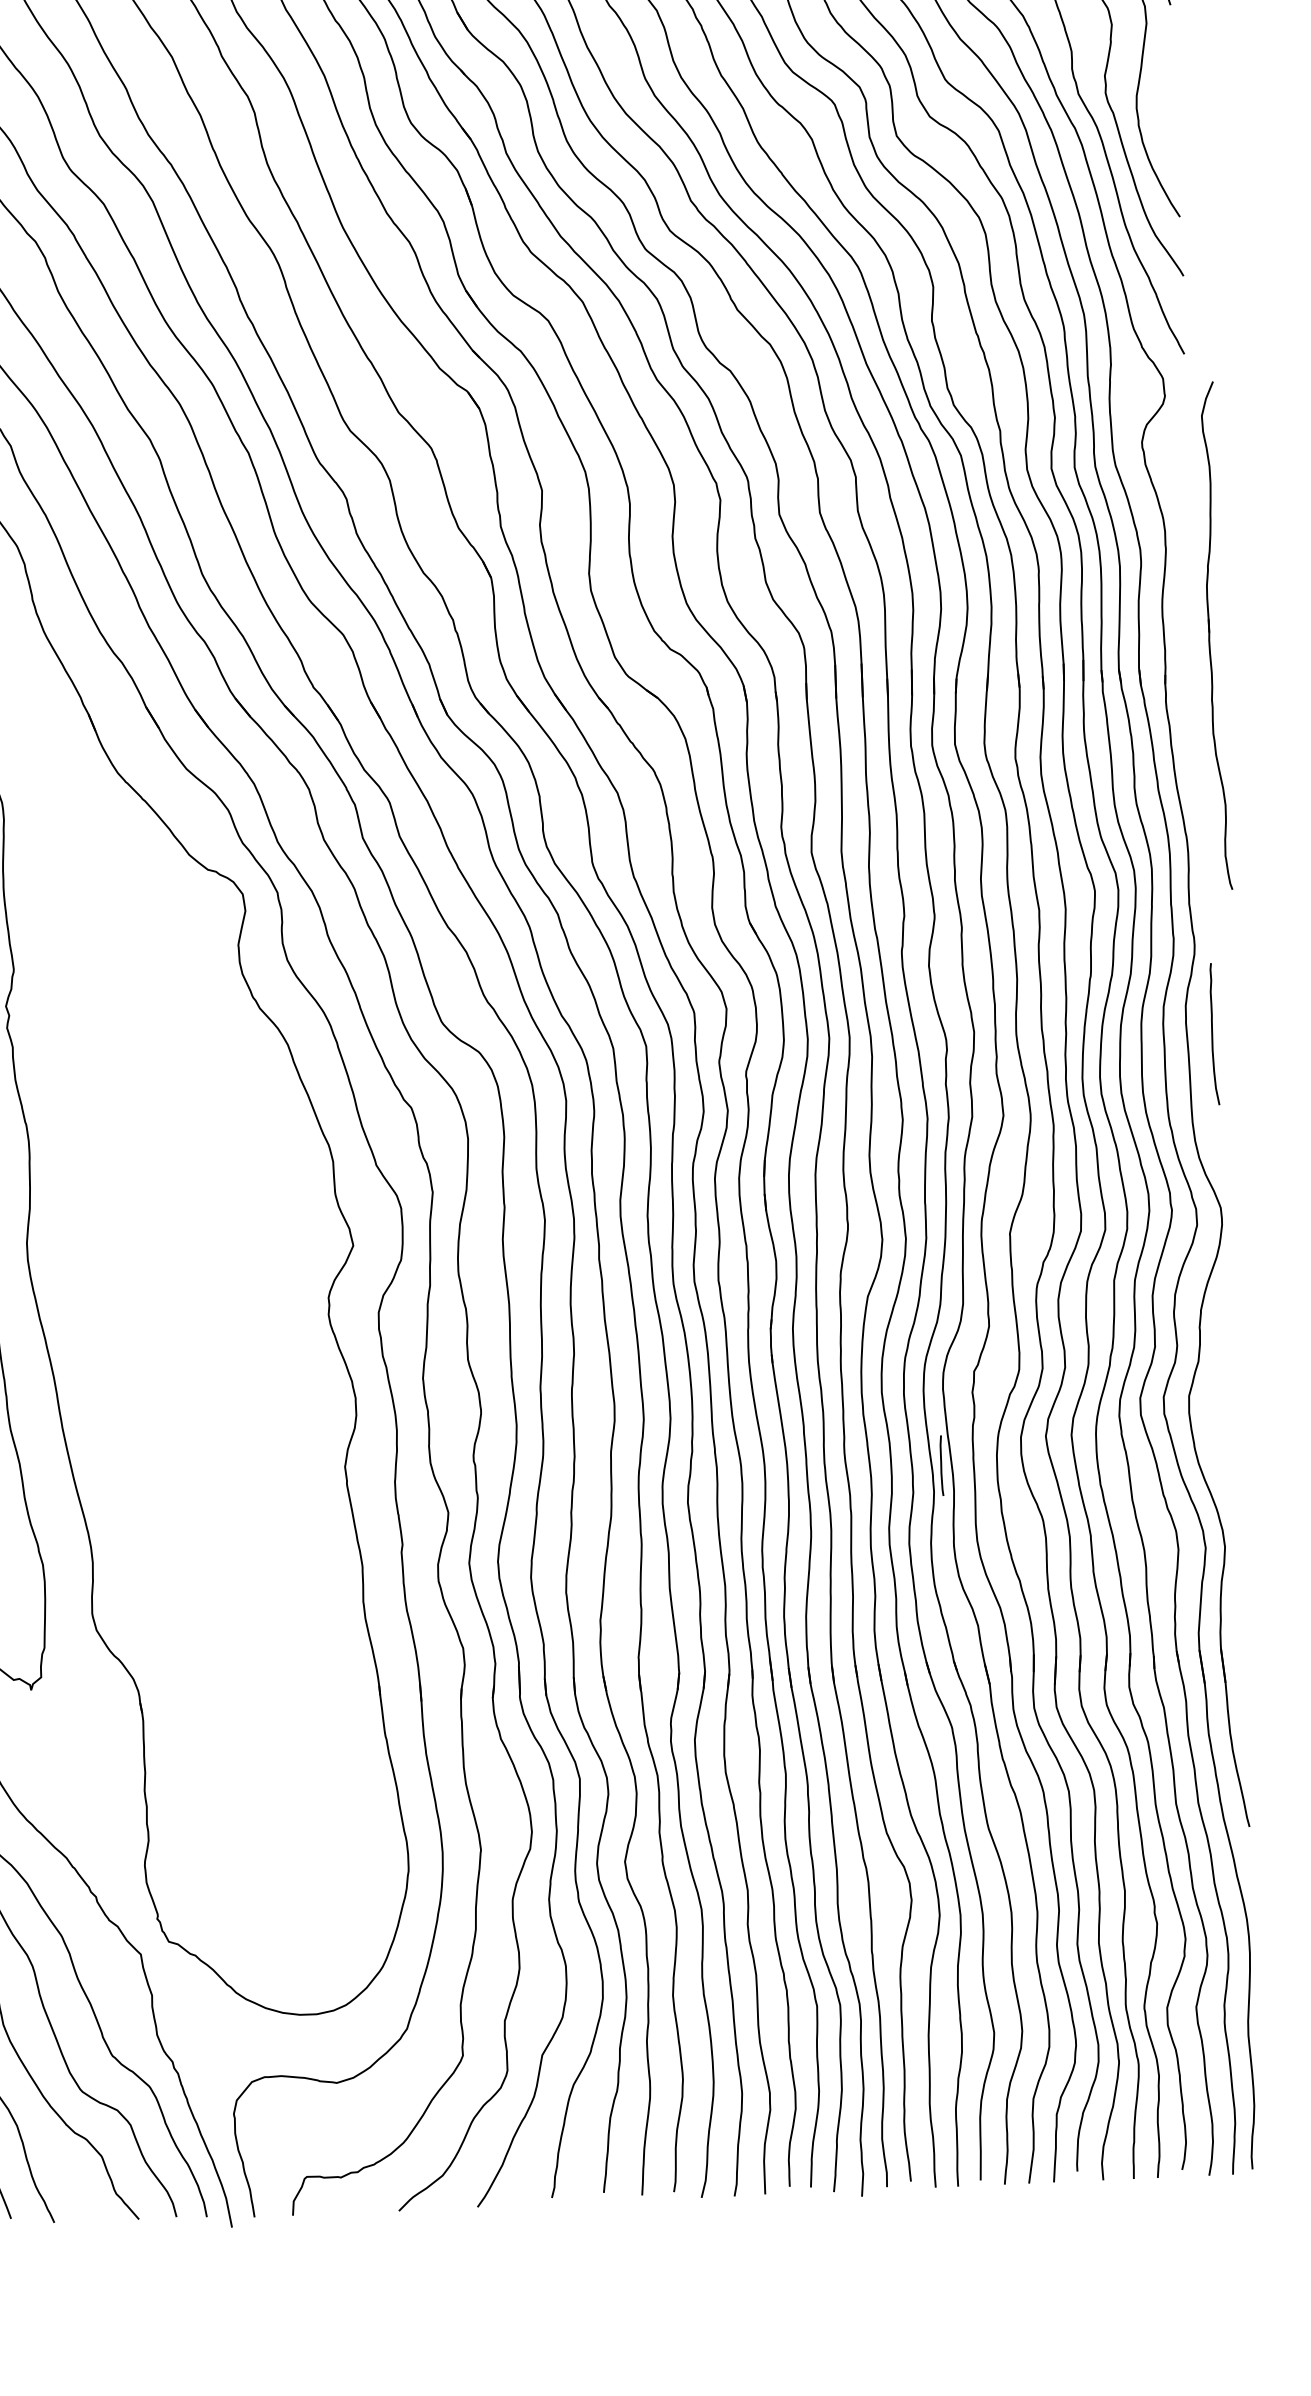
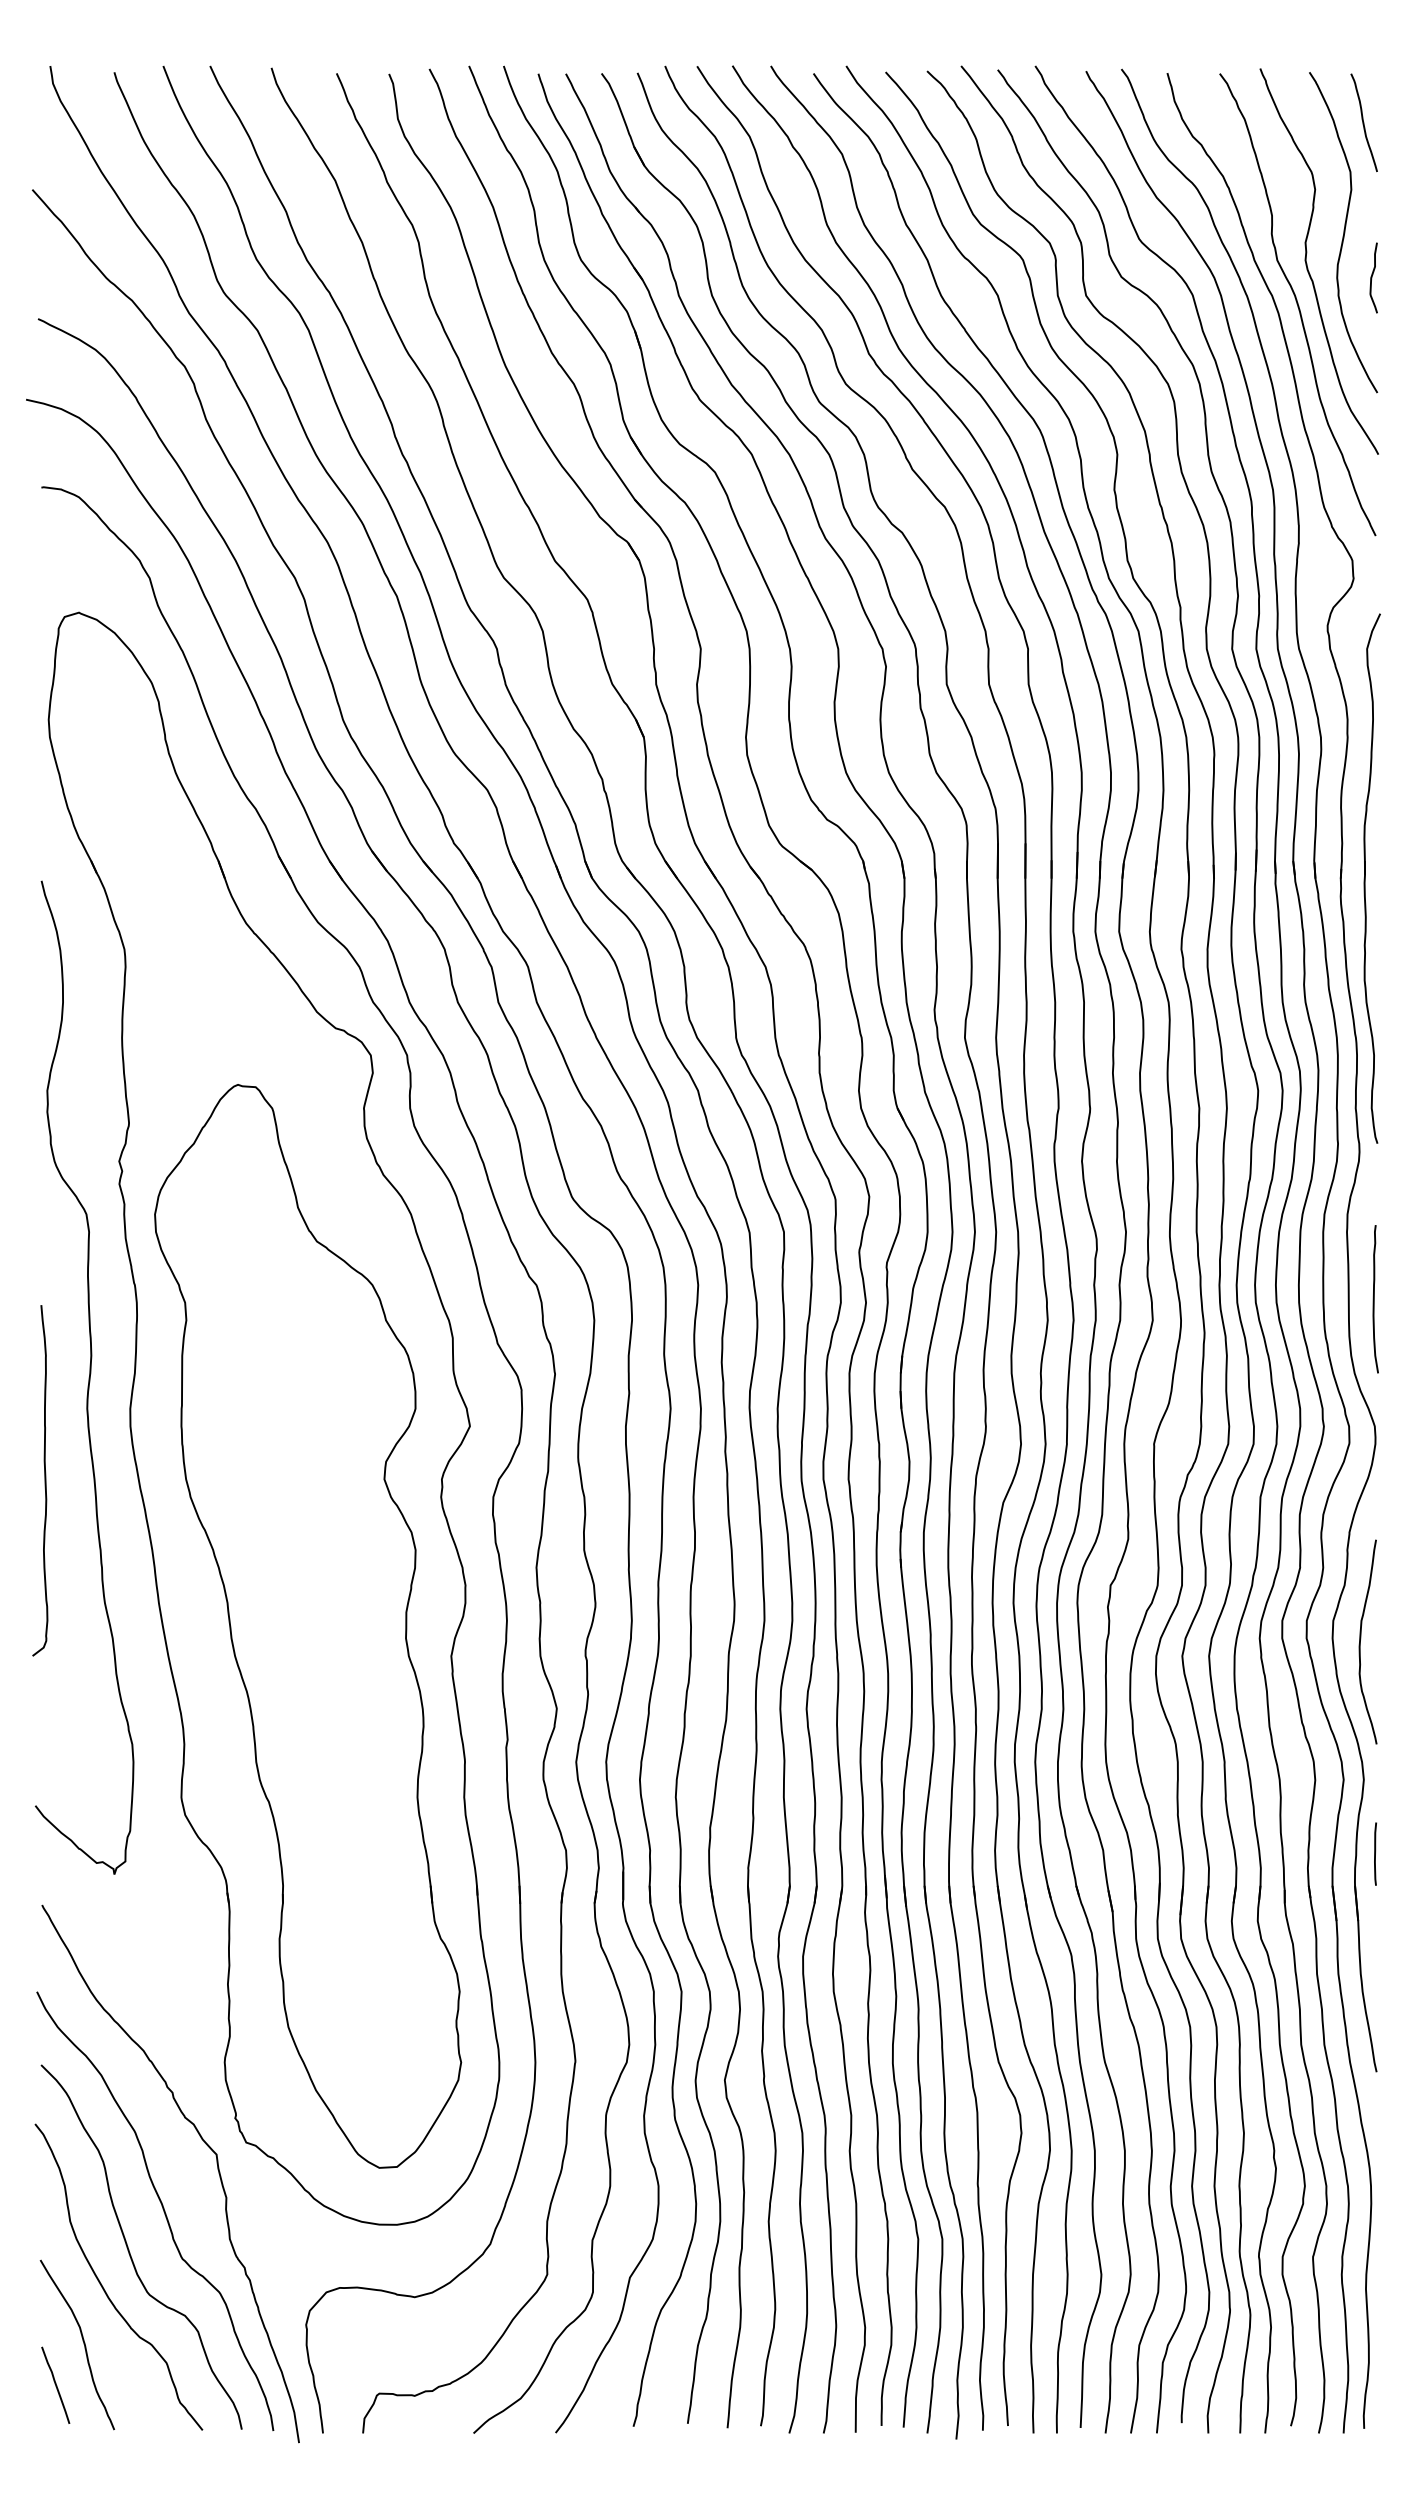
curve: (1170, 106) -> (1372, 277), added
part: (1215, 635) -> (1371, 878), moved
curve: (1212, 1034) -> (1374, 1299), moved
curve: (1216, 1412) -> (1361, 1639), added
part: (206, 1444) -> (308, 1626), added
line: (941, 1465) -> (1375, 1853), moved

